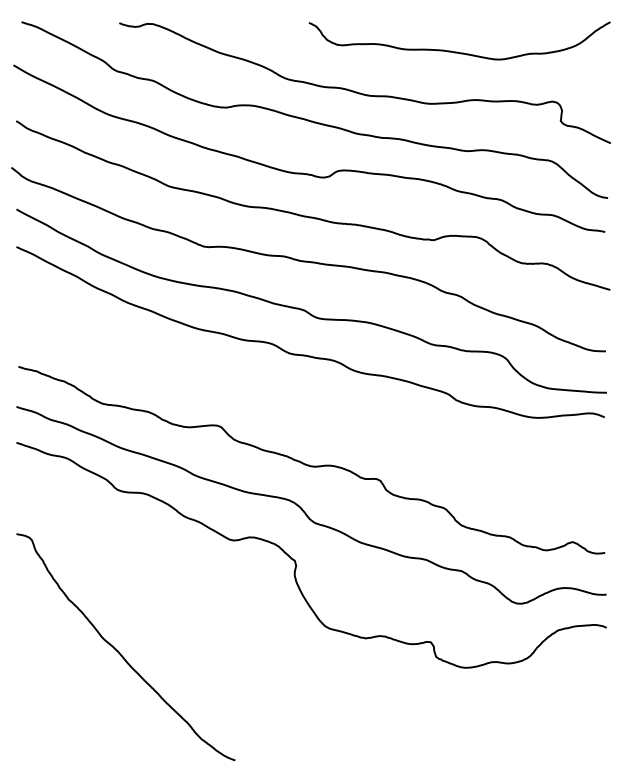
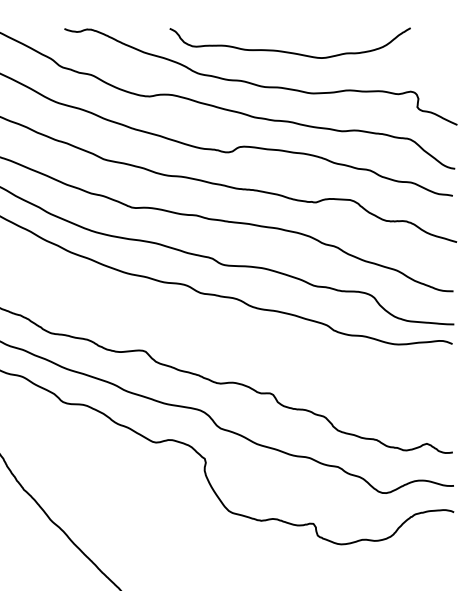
curve: (457, 51) -> (288, 51), moved

